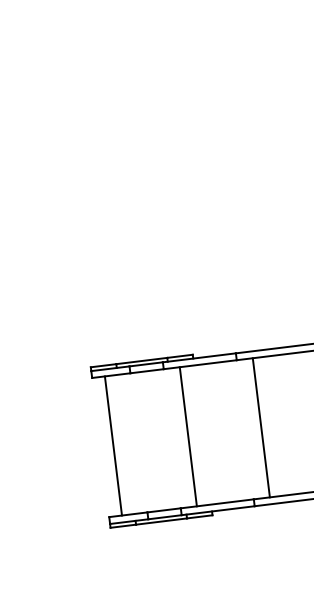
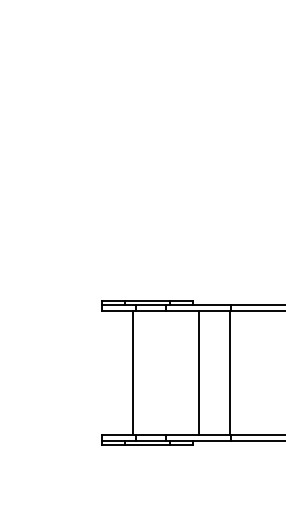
line: (261, 427) -> (230, 372), moved
line: (188, 436) -> (199, 372), moved
line: (113, 445) -> (133, 372), moved

